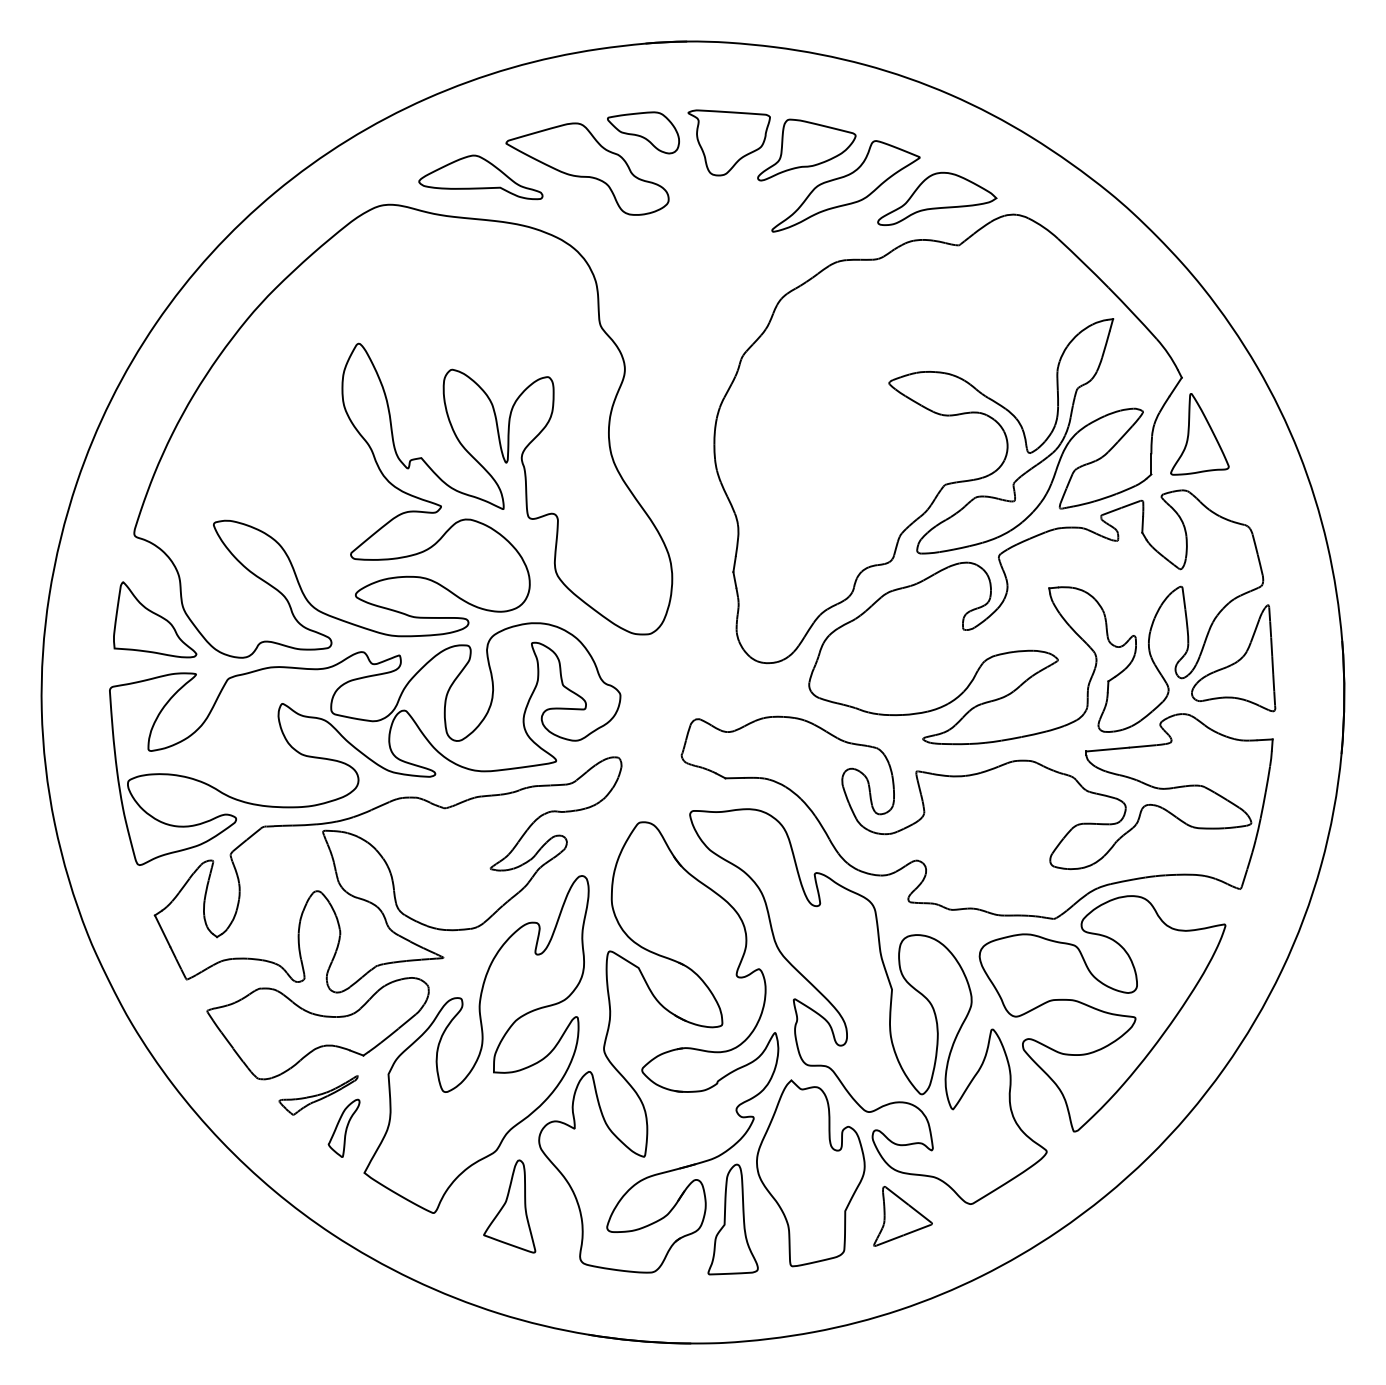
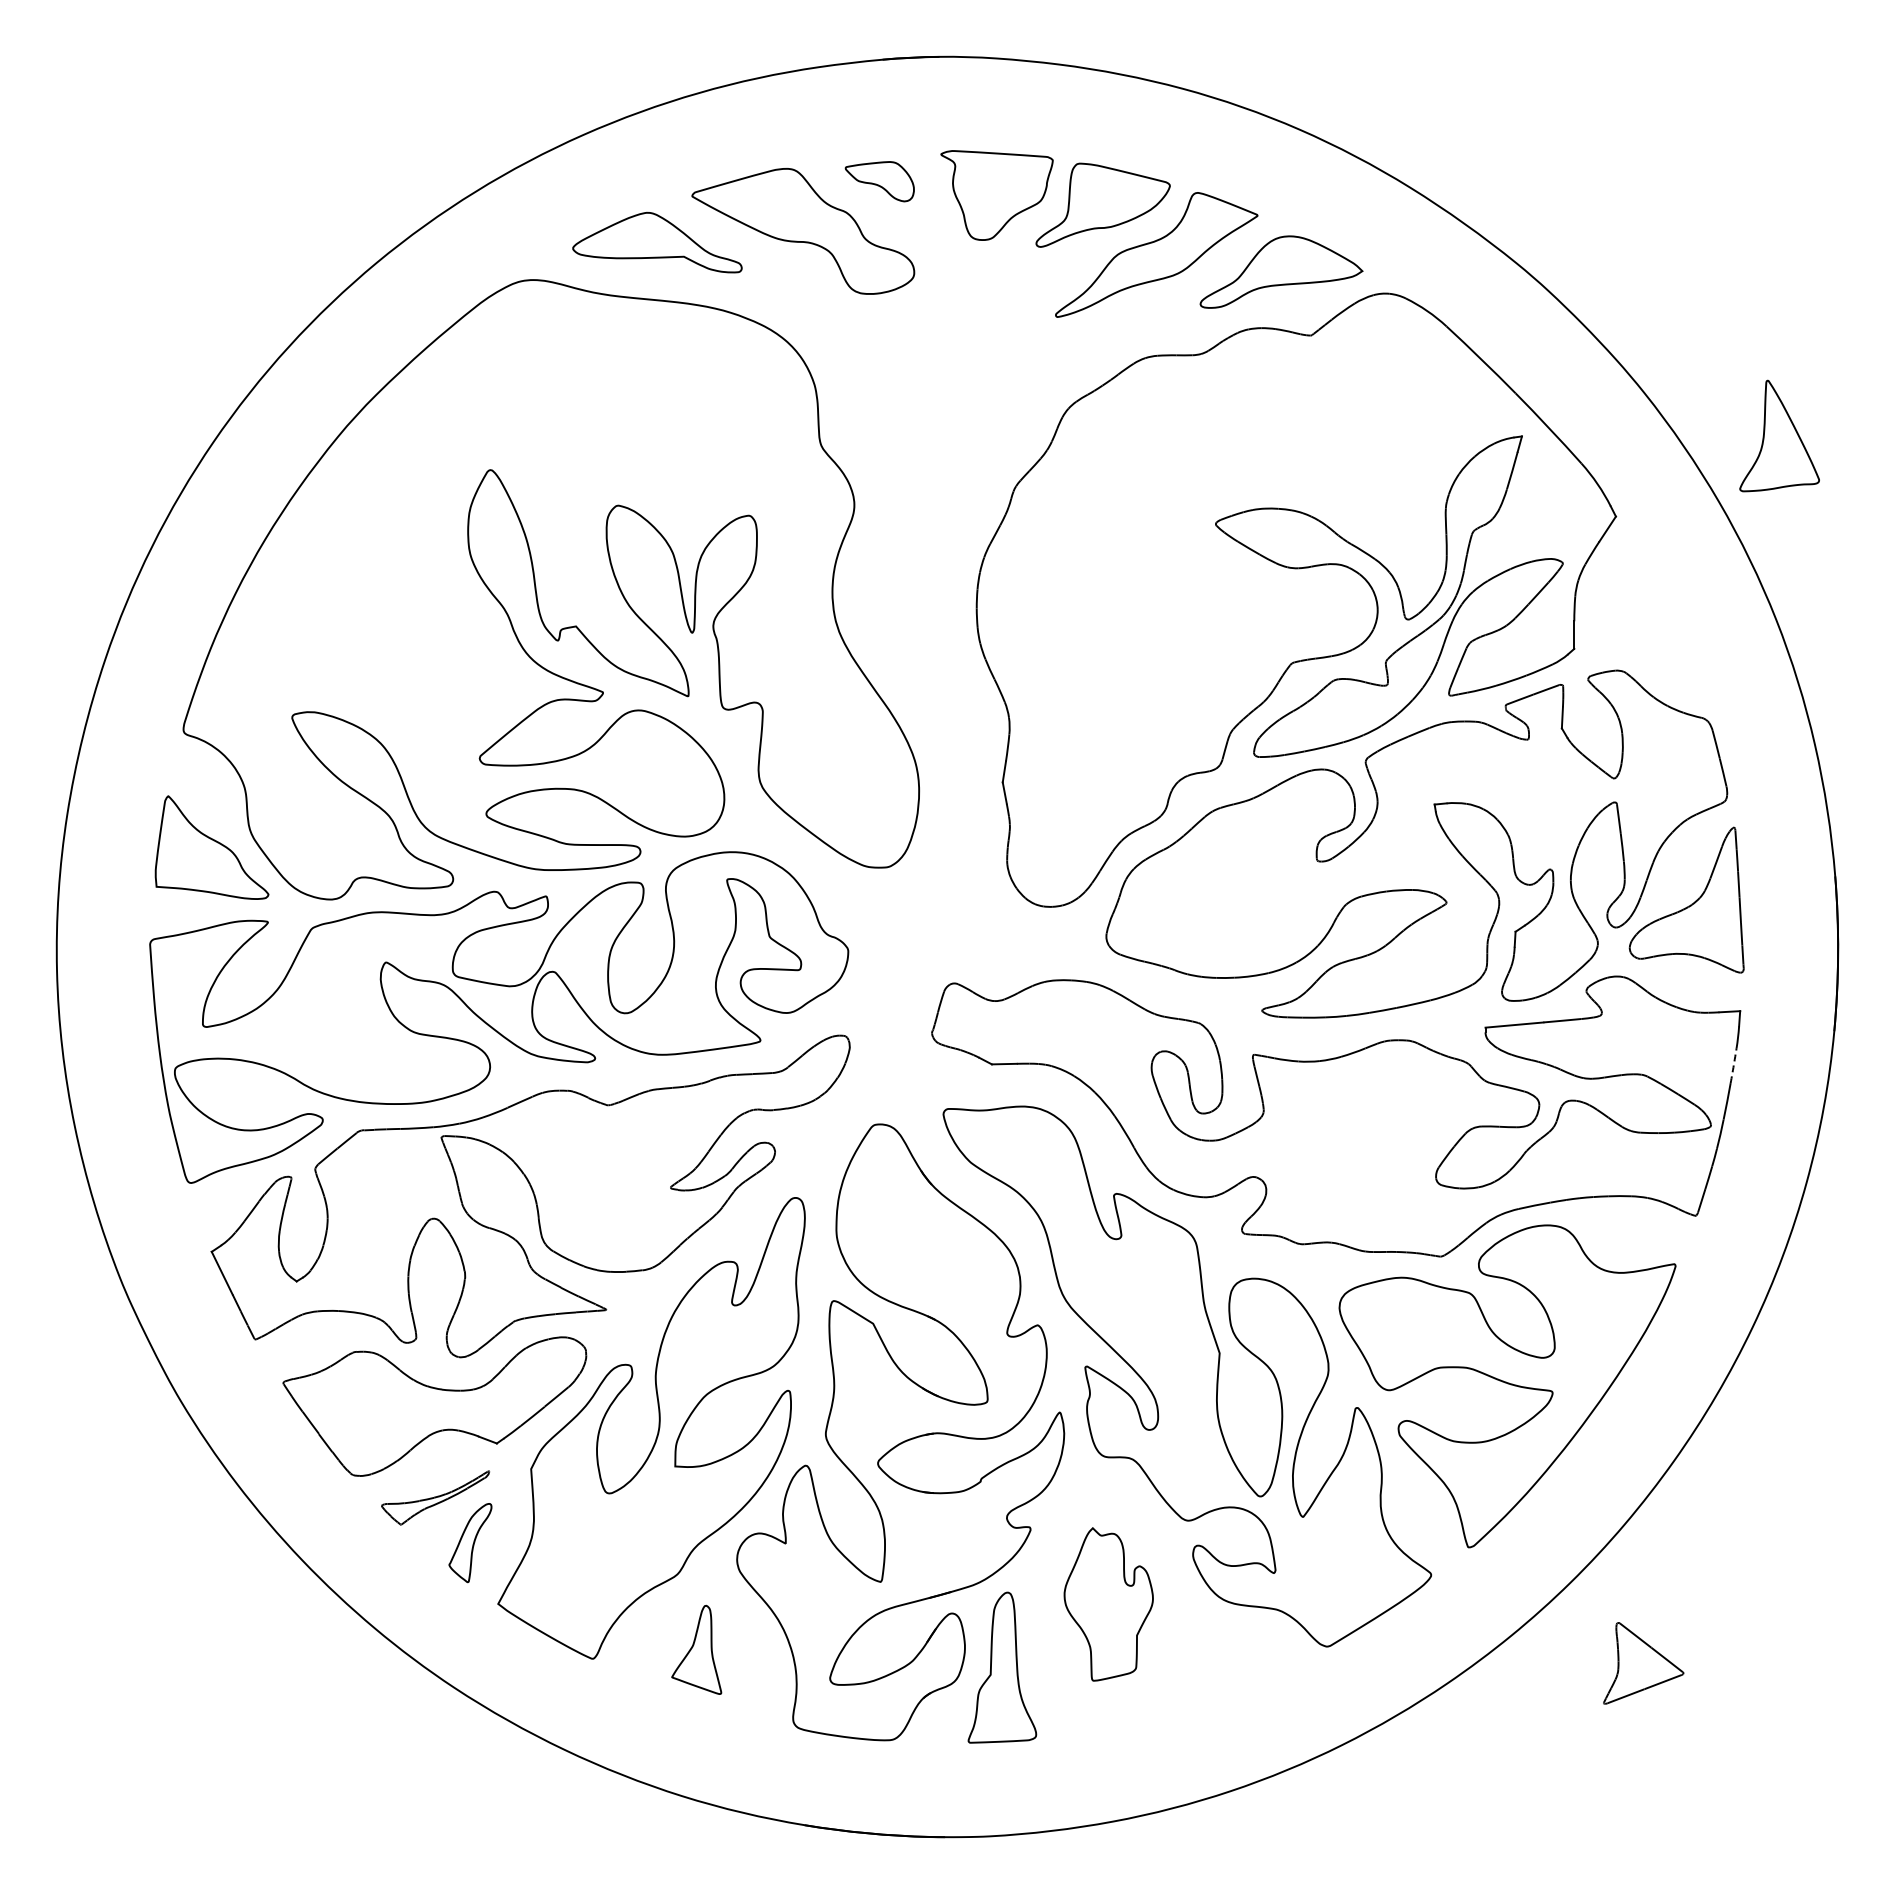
part: (643, 132) -> (879, 181), size x0.7
part: (1199, 433) -> (1779, 435), moved
arc: (1267, 779) -> (1733, 1065), solid -> dashed
part: (810, 1173) -> (1108, 1604), size x0.6
part: (509, 1206) -> (696, 1649), size x0.7
part: (902, 1216) -> (1643, 1663), moved

